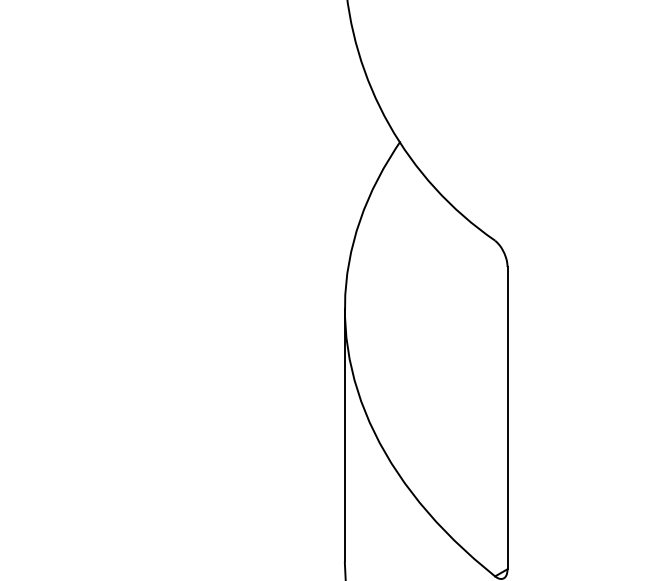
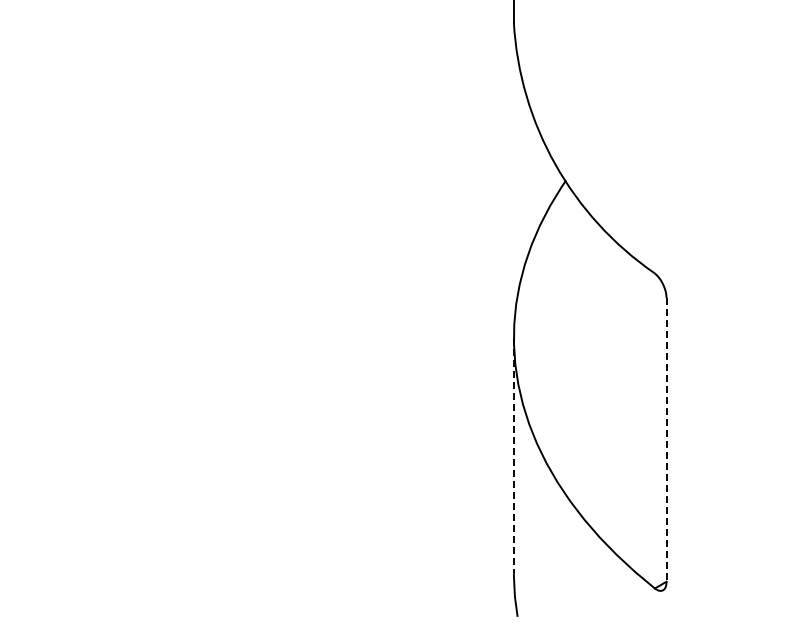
line: (507, 417) -> (666, 439), solid -> dashed
line: (344, 435) -> (513, 456), solid -> dashed

